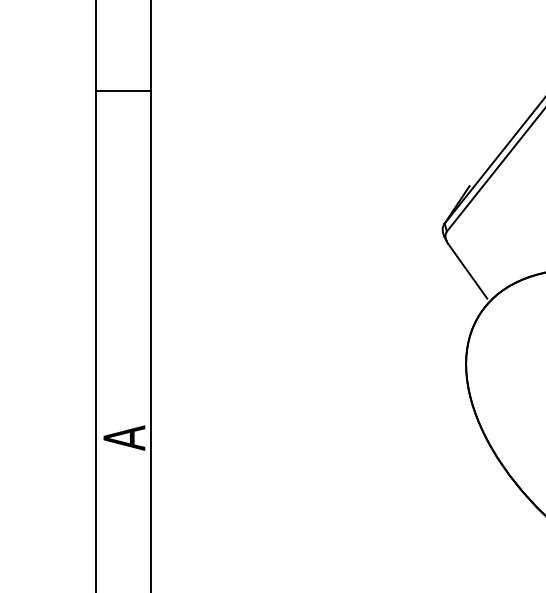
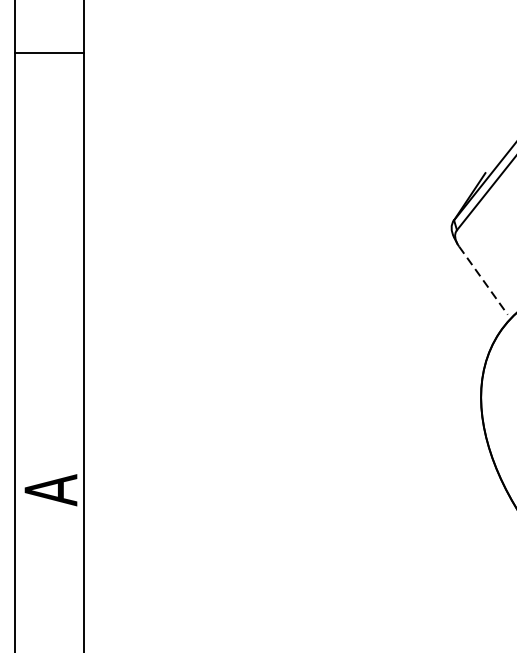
line: (468, 271) -> (484, 280), solid -> dashed

